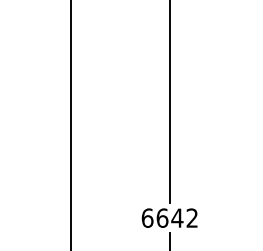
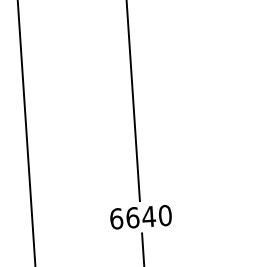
text: (192, 217) -> (165, 214), 6642 -> 6640

